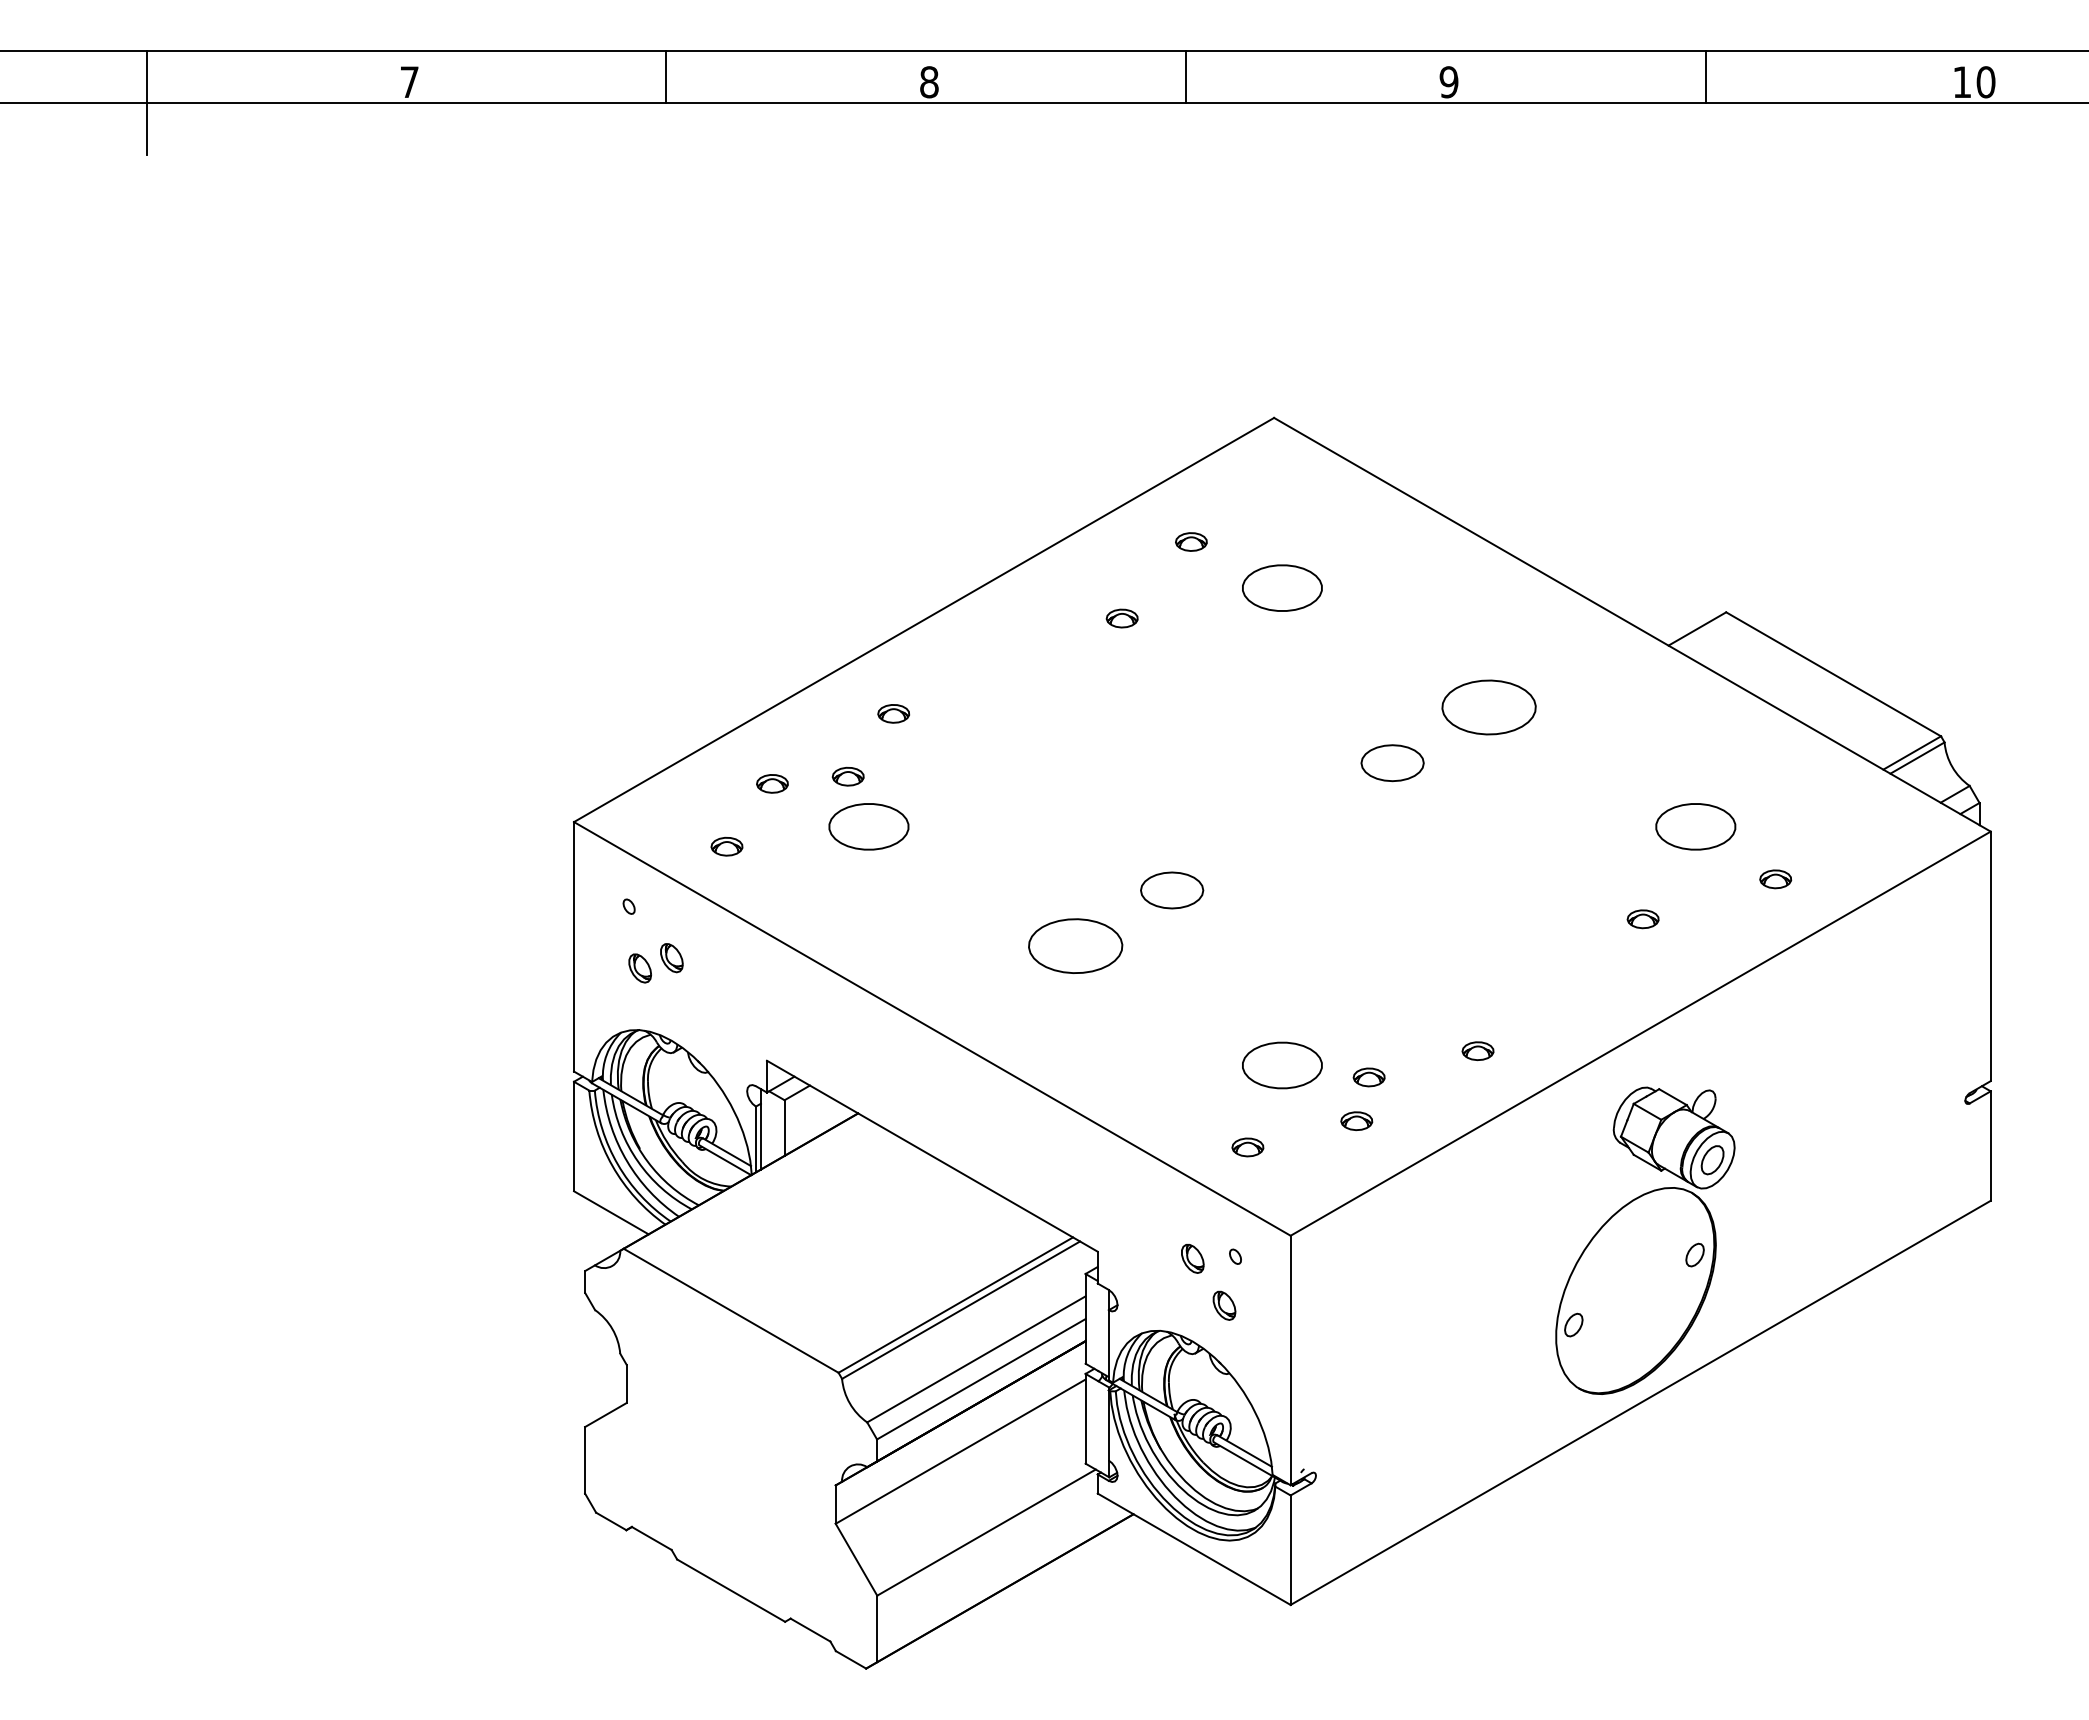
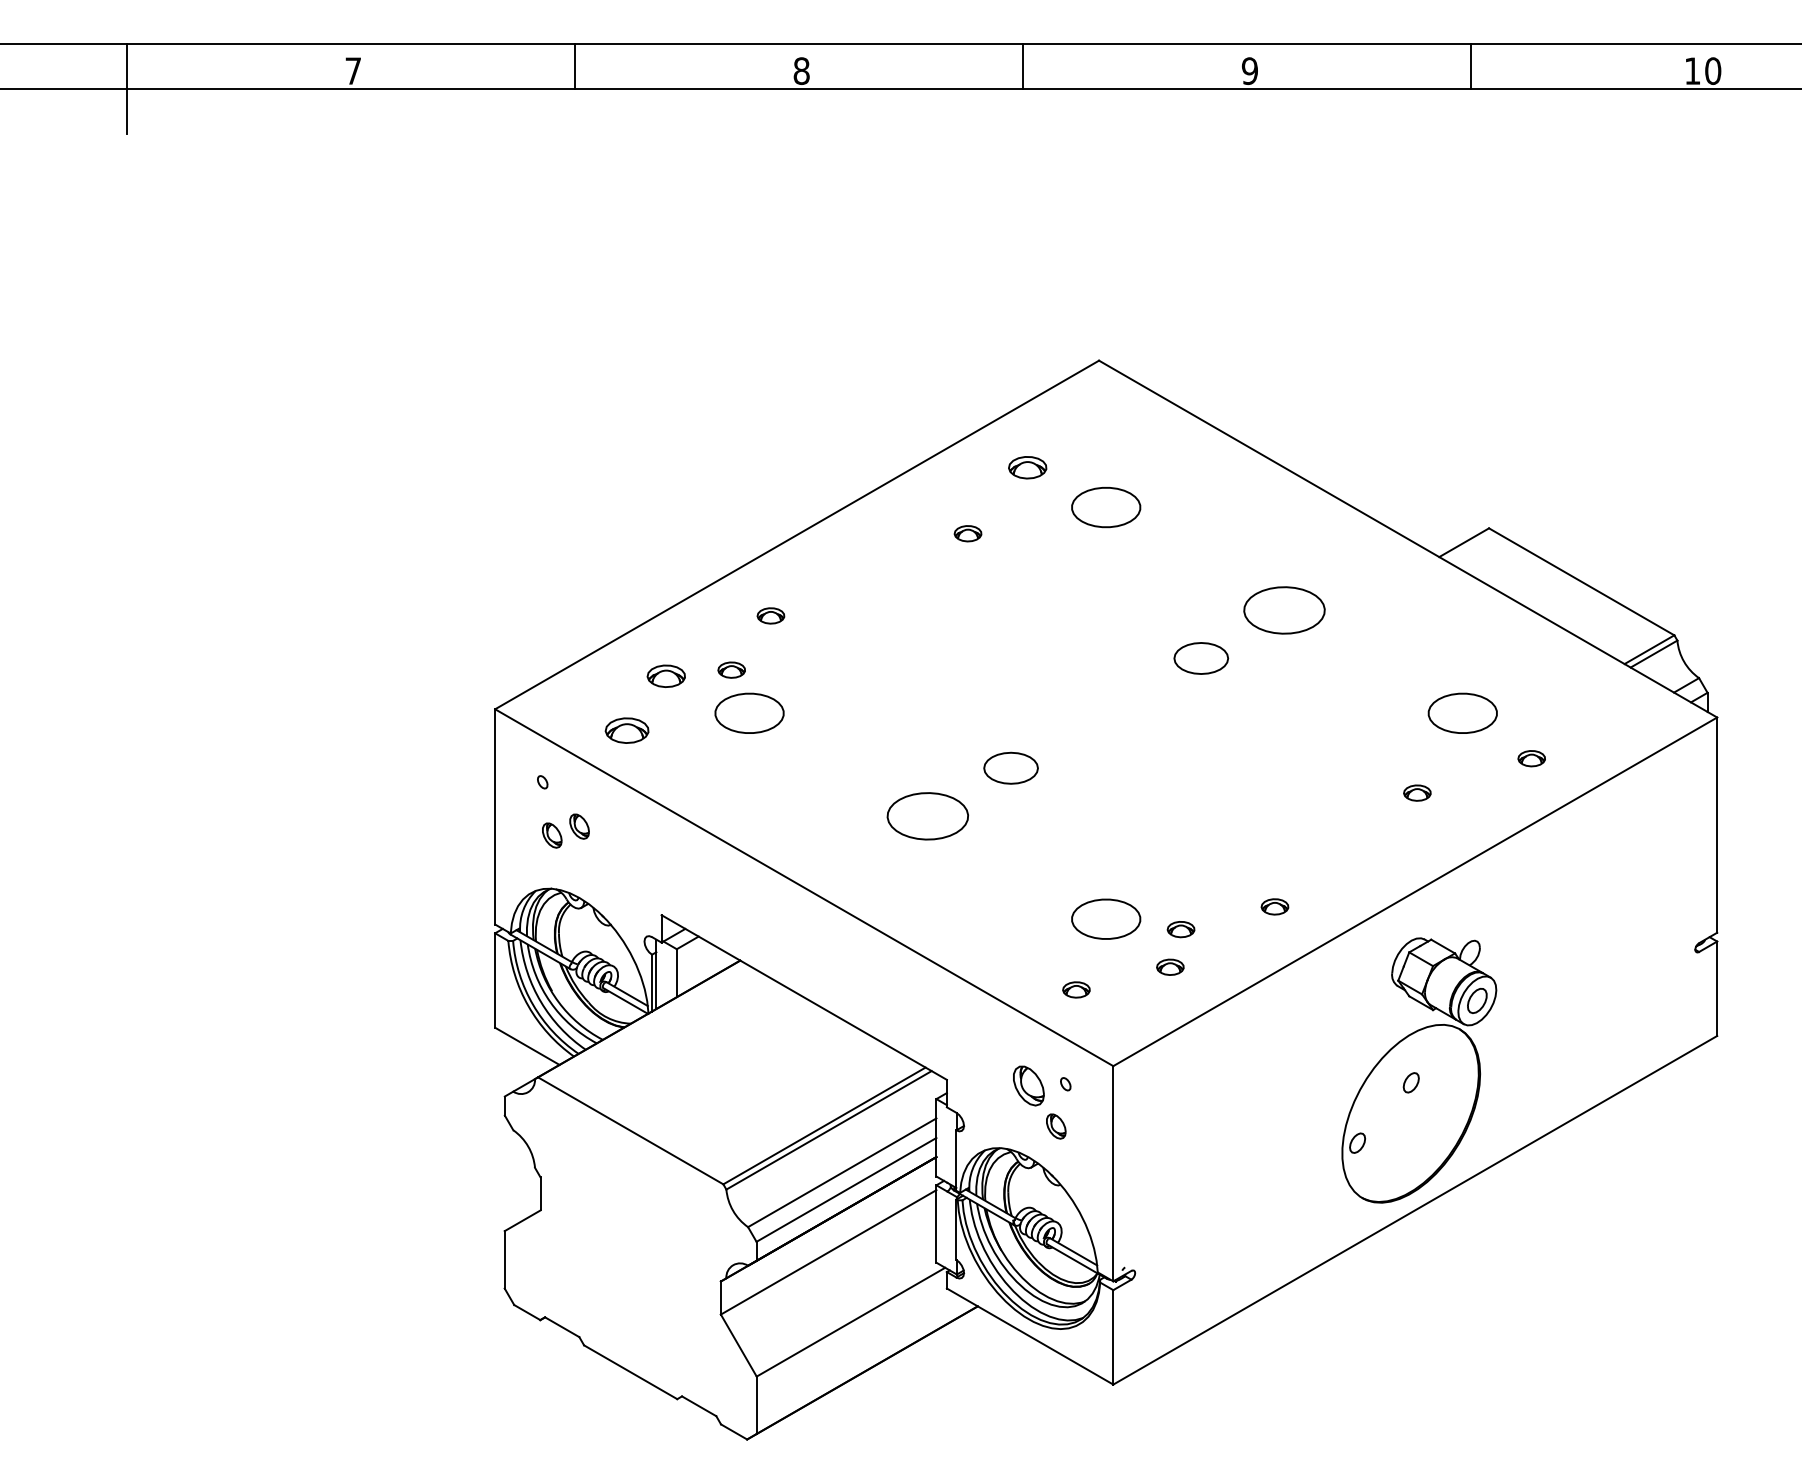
part: (1191, 541) -> (1027, 467), size x1.4
part: (772, 783) -> (666, 676), size x1.4
part: (726, 846) -> (626, 730), size x1.6
part: (1694, 1254) -> (1410, 1082), moved
part: (1192, 1258) -> (1028, 1085), size x1.6

